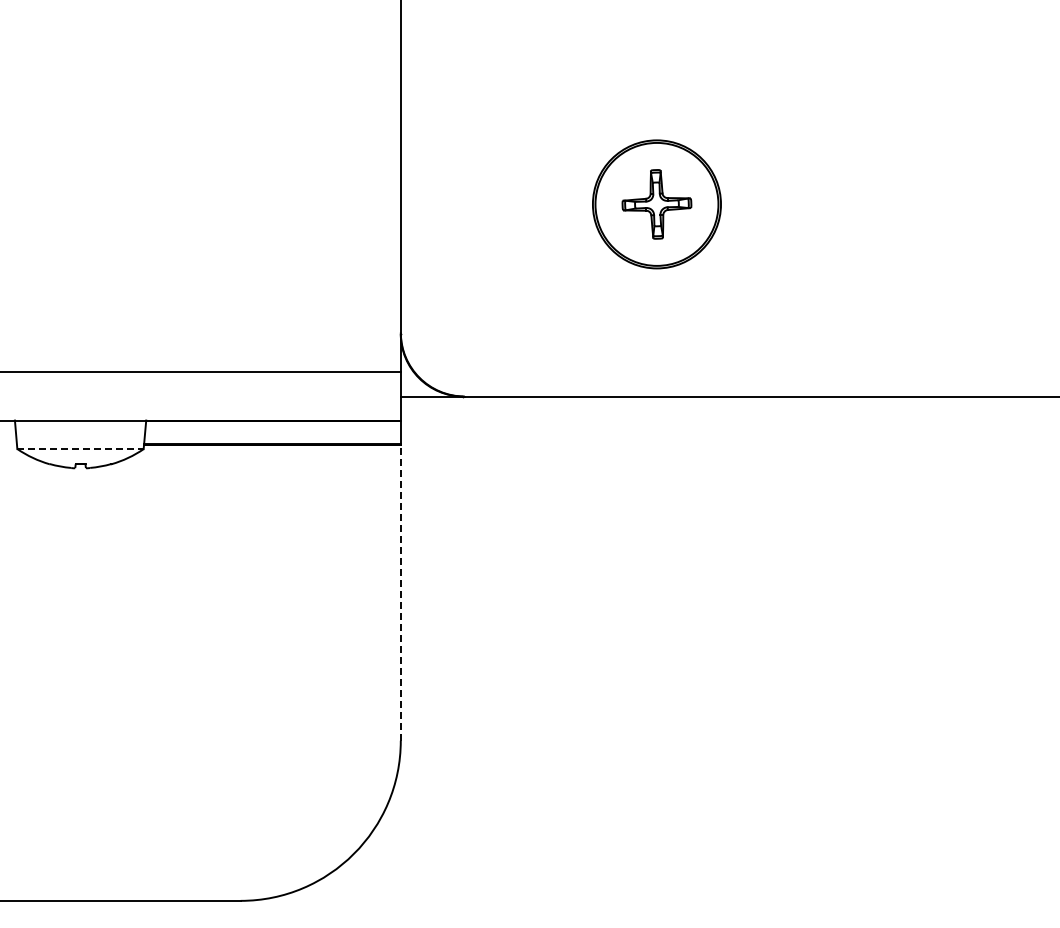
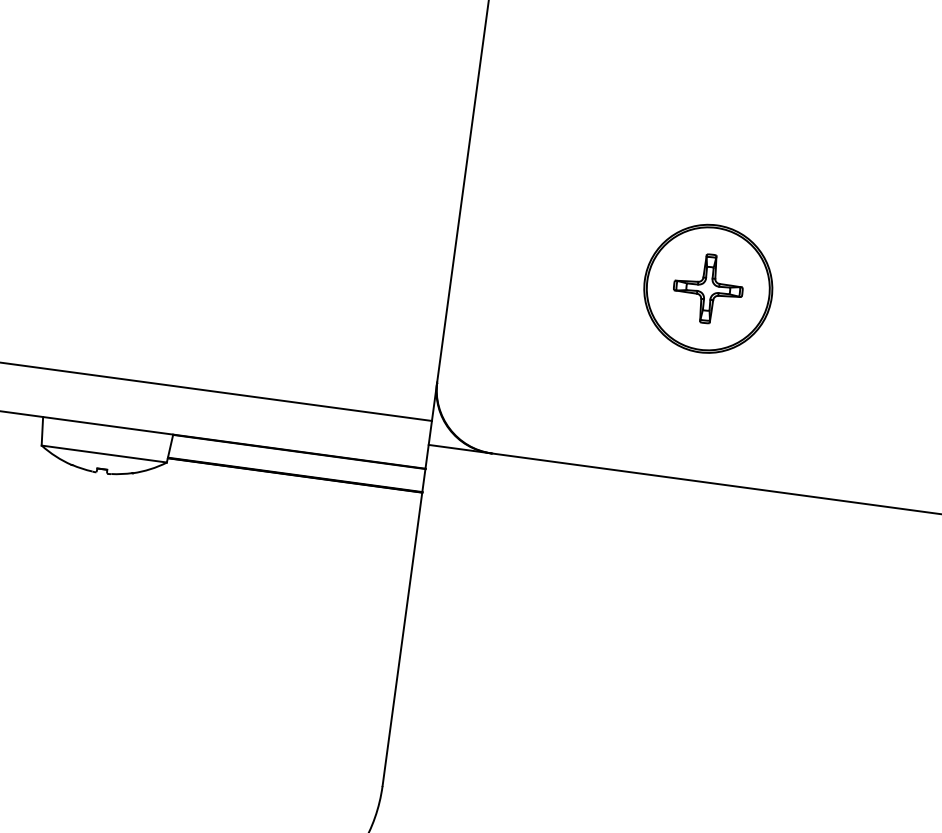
line: (81, 449) -> (105, 454), dashed -> solid
line: (400, 592) -> (402, 639), dashed -> solid

